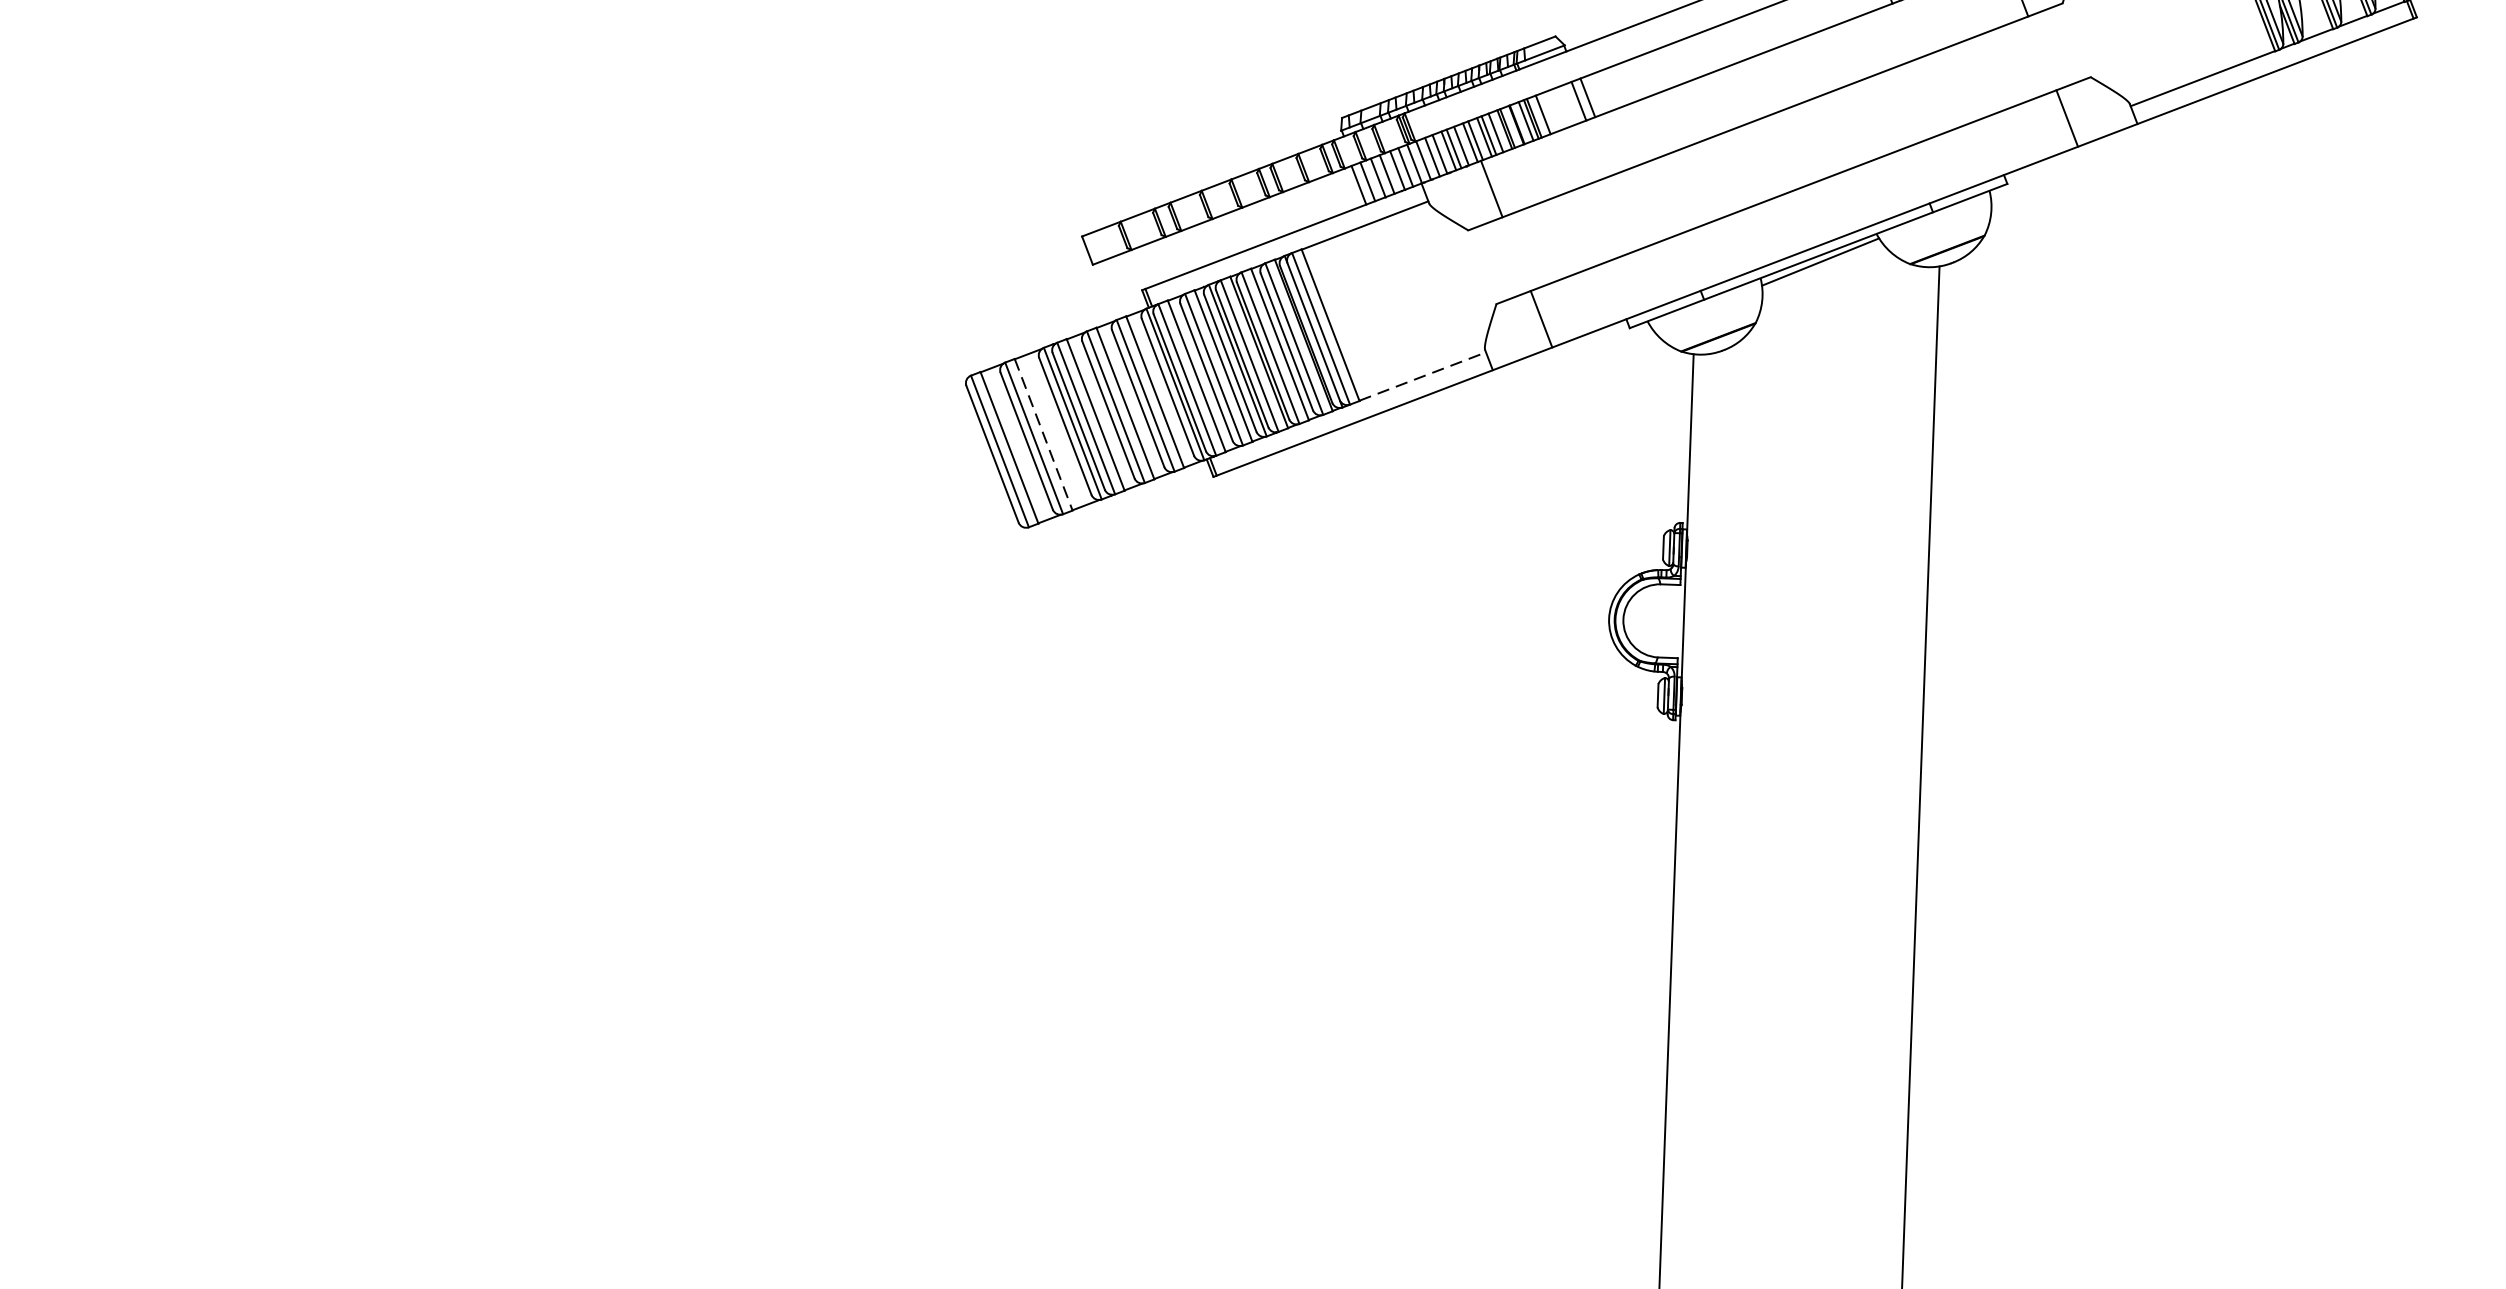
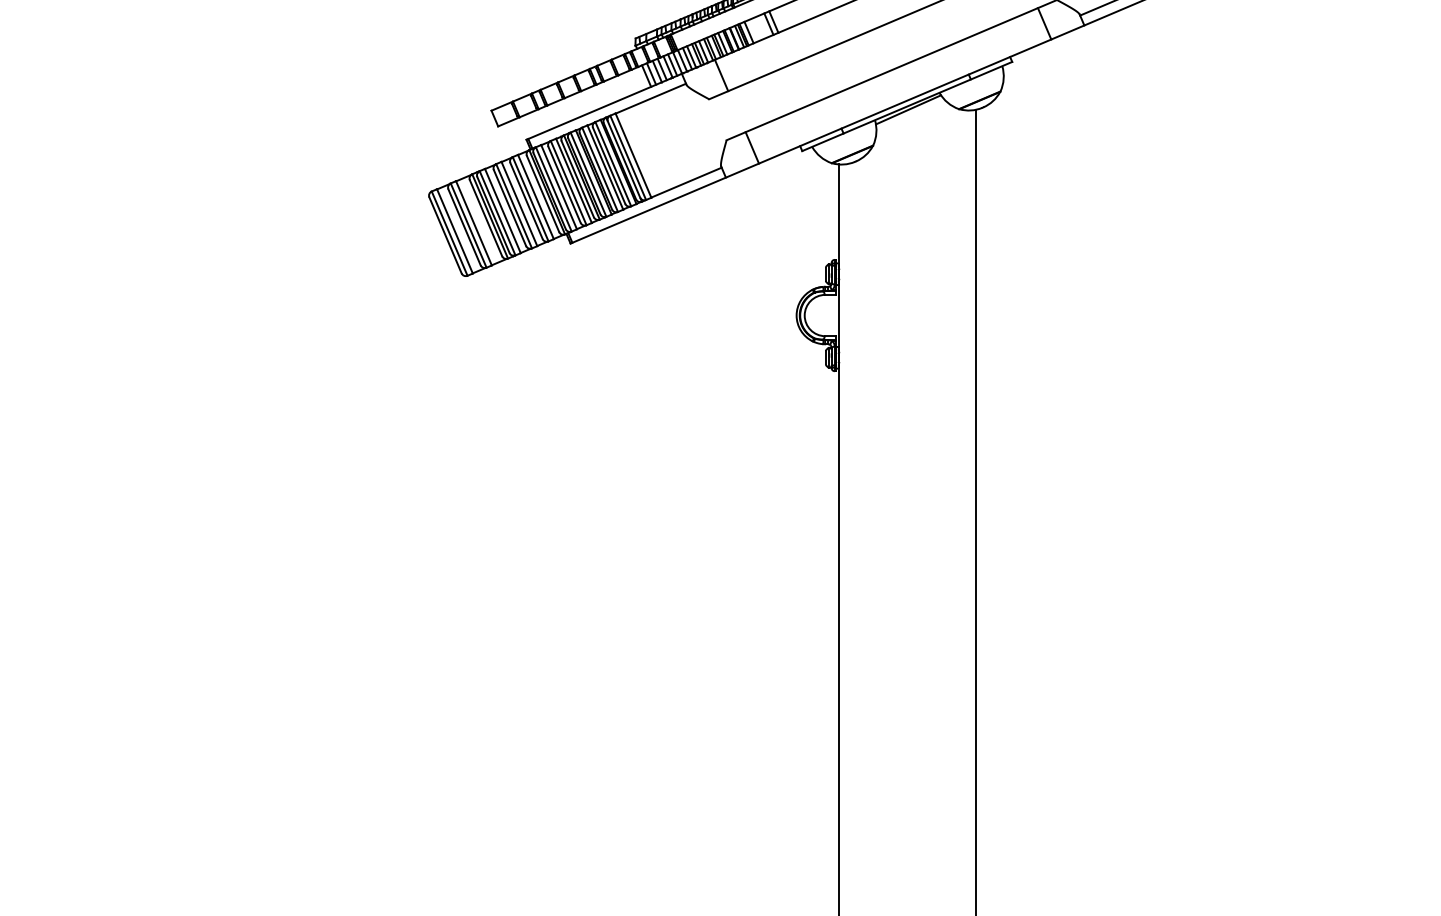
line: (1422, 376) -> (686, 182), dashed -> solid
line: (1042, 435) -> (473, 223), dashed -> solid

